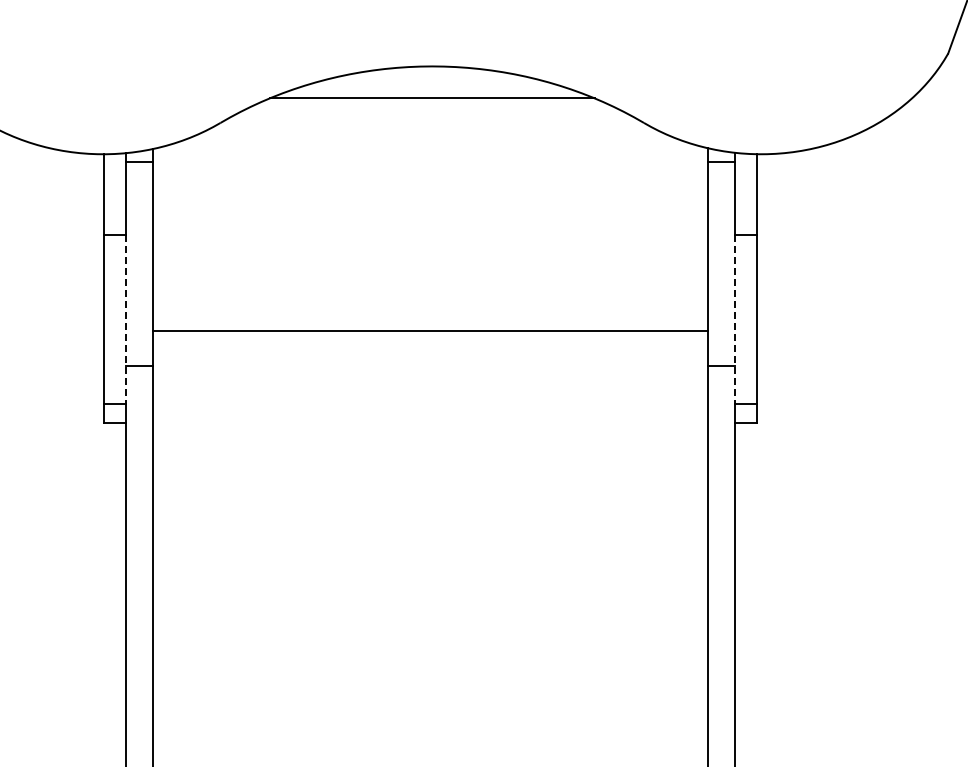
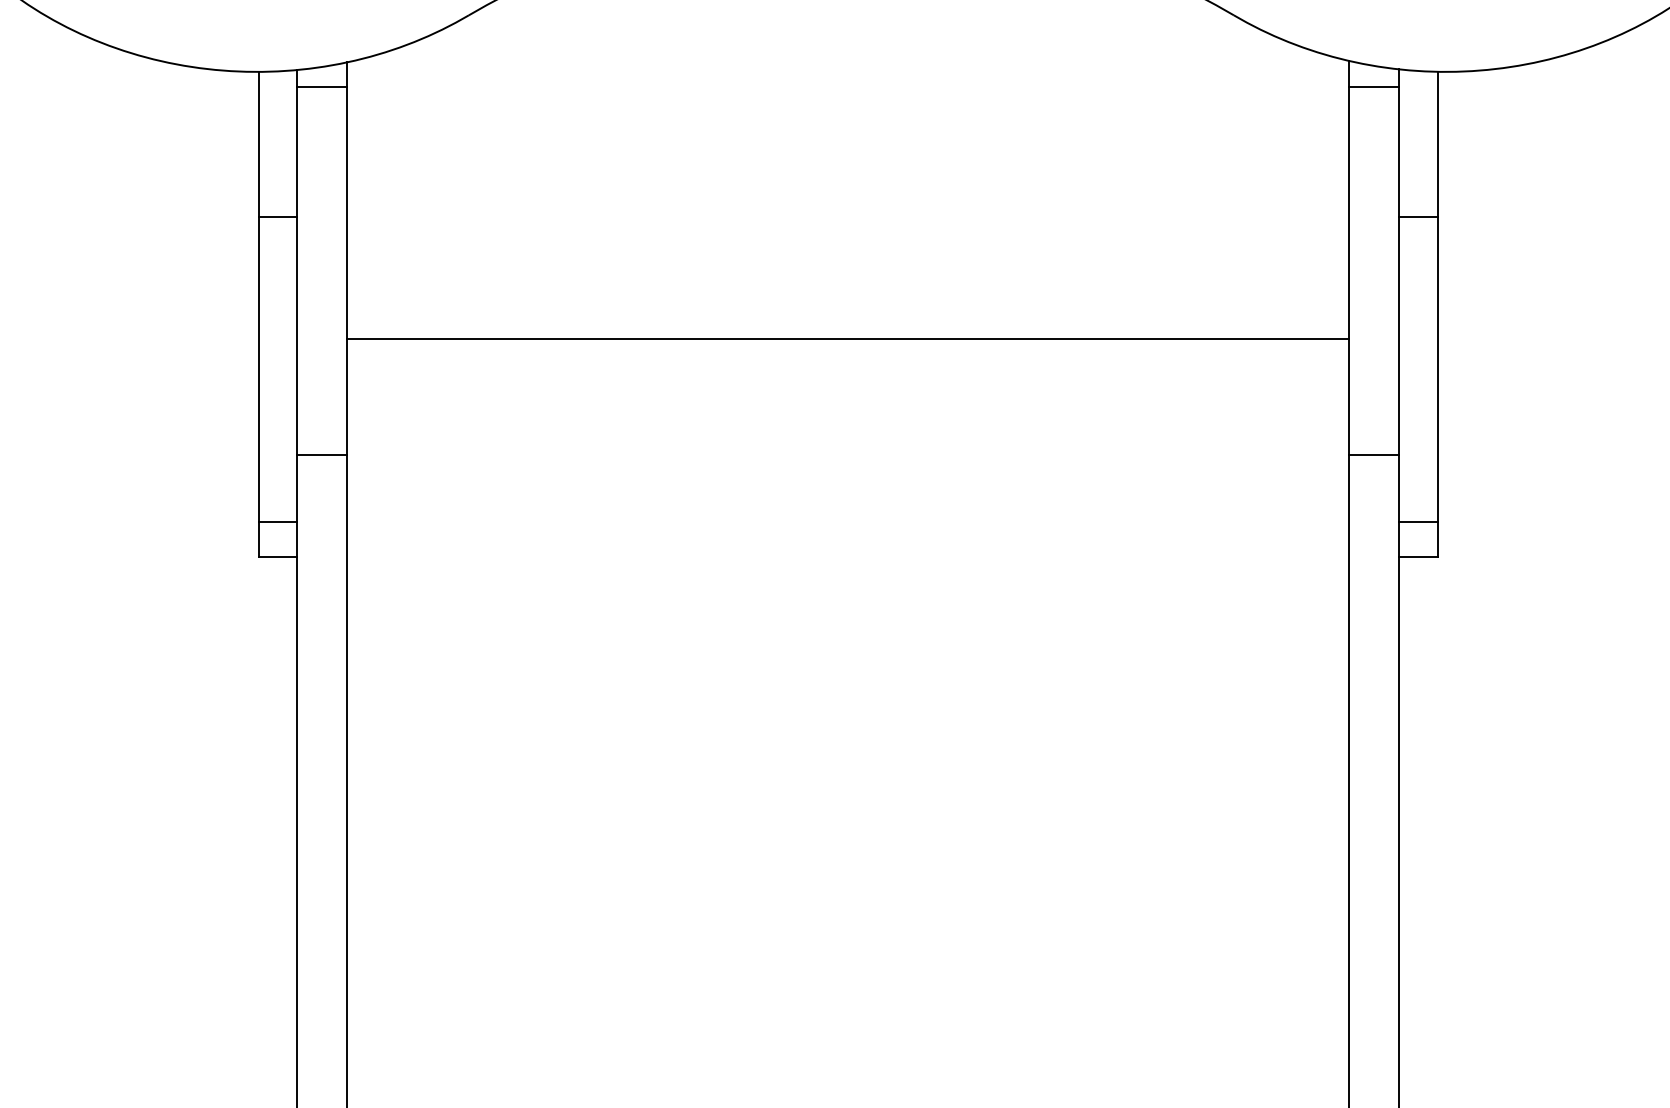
line: (125, 319) -> (297, 370), dashed -> solid
line: (735, 319) -> (1399, 370), dashed -> solid
line: (429, 331) -> (846, 339), moved

